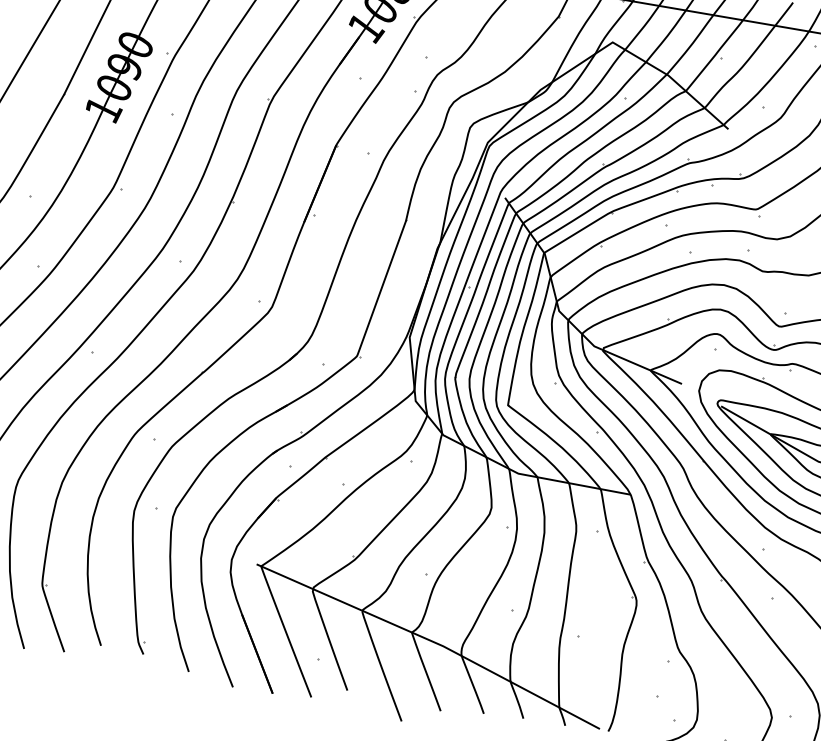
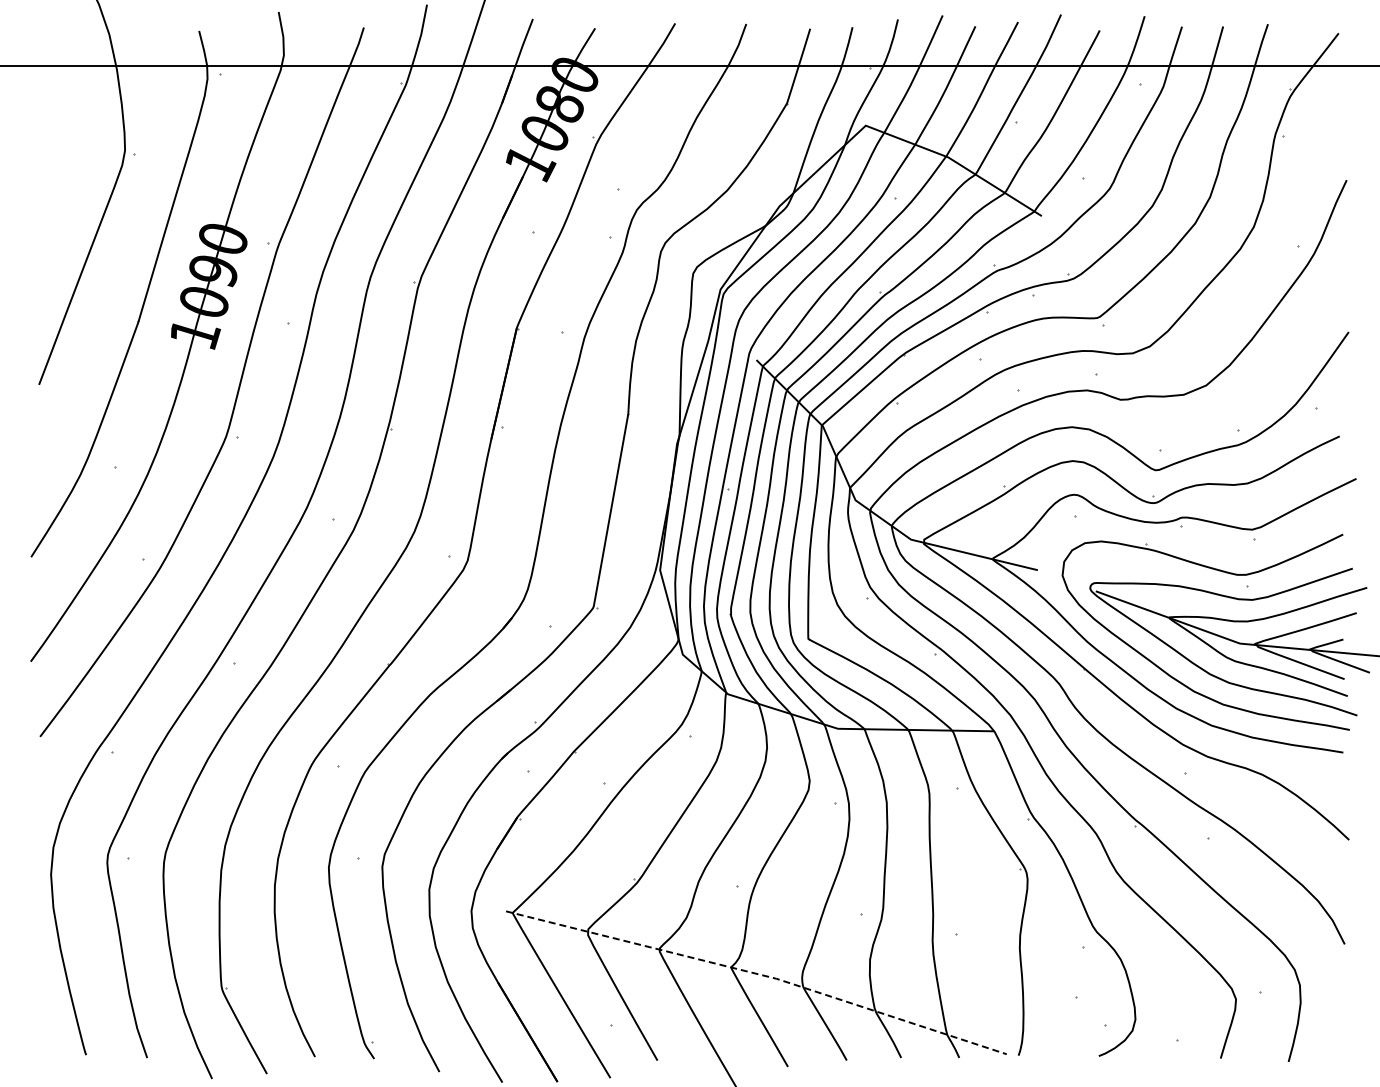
line: (432, 641) -> (760, 974), solid -> dashed

